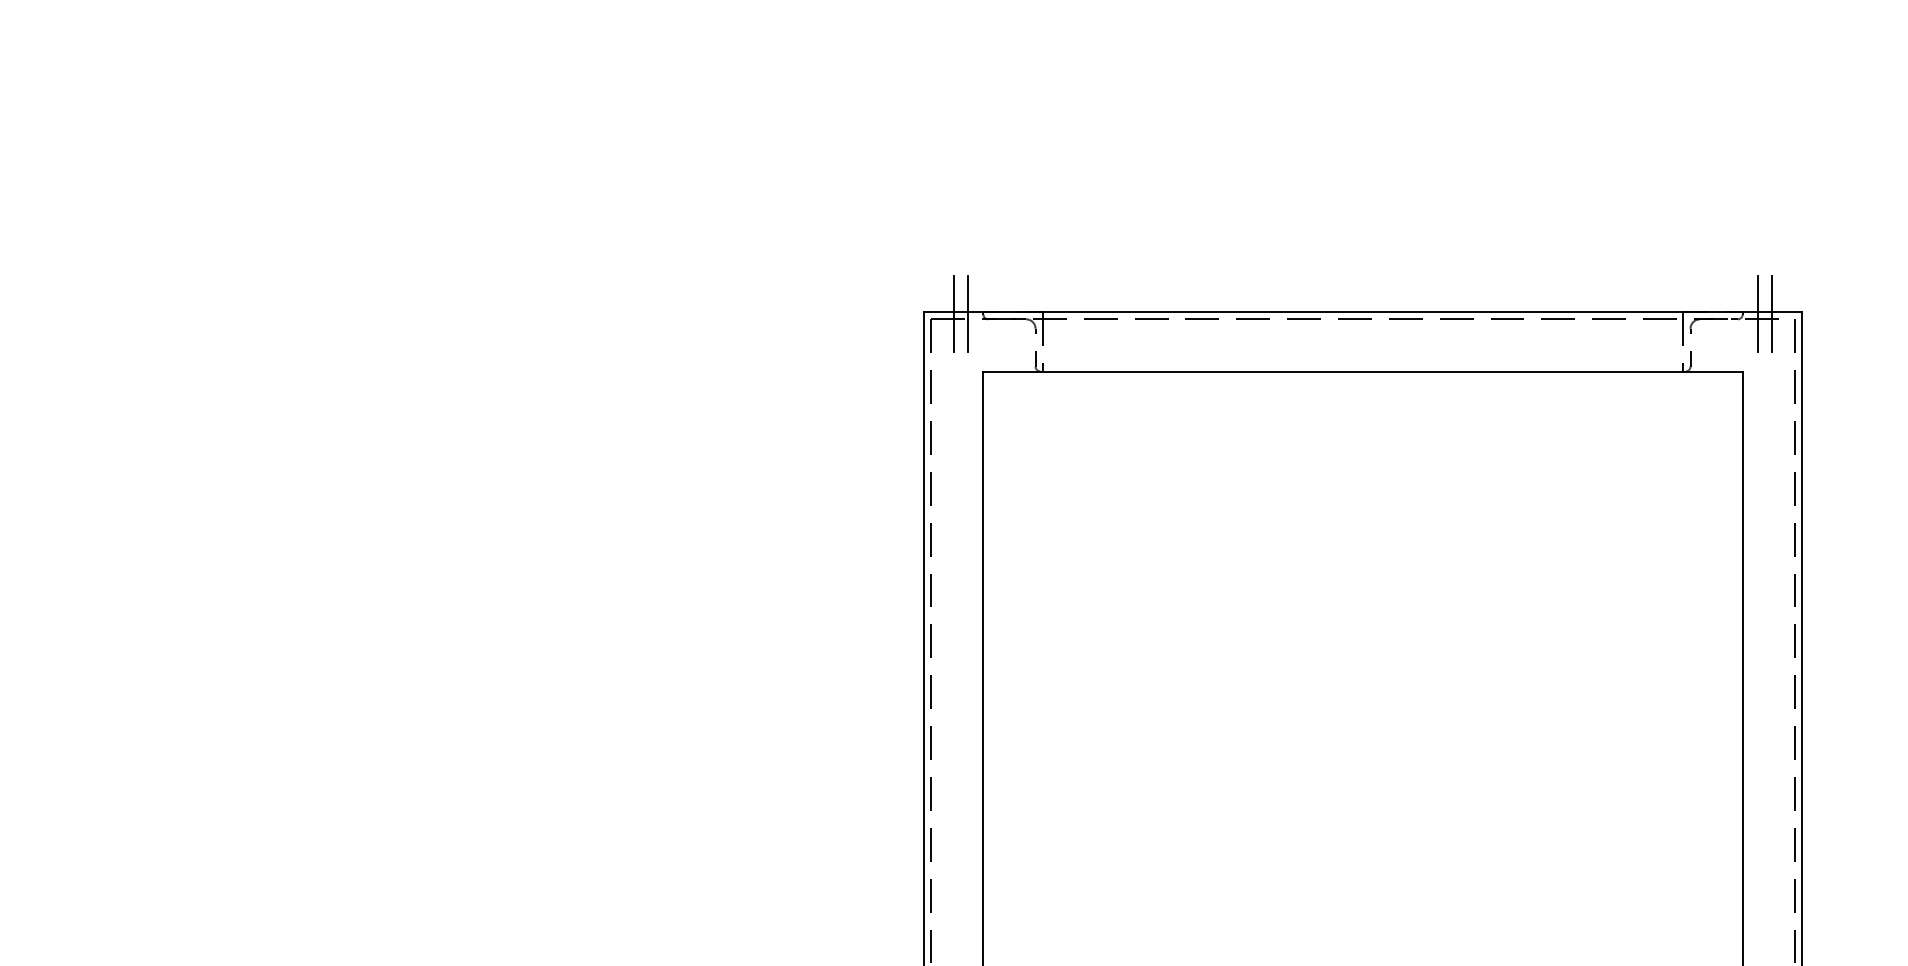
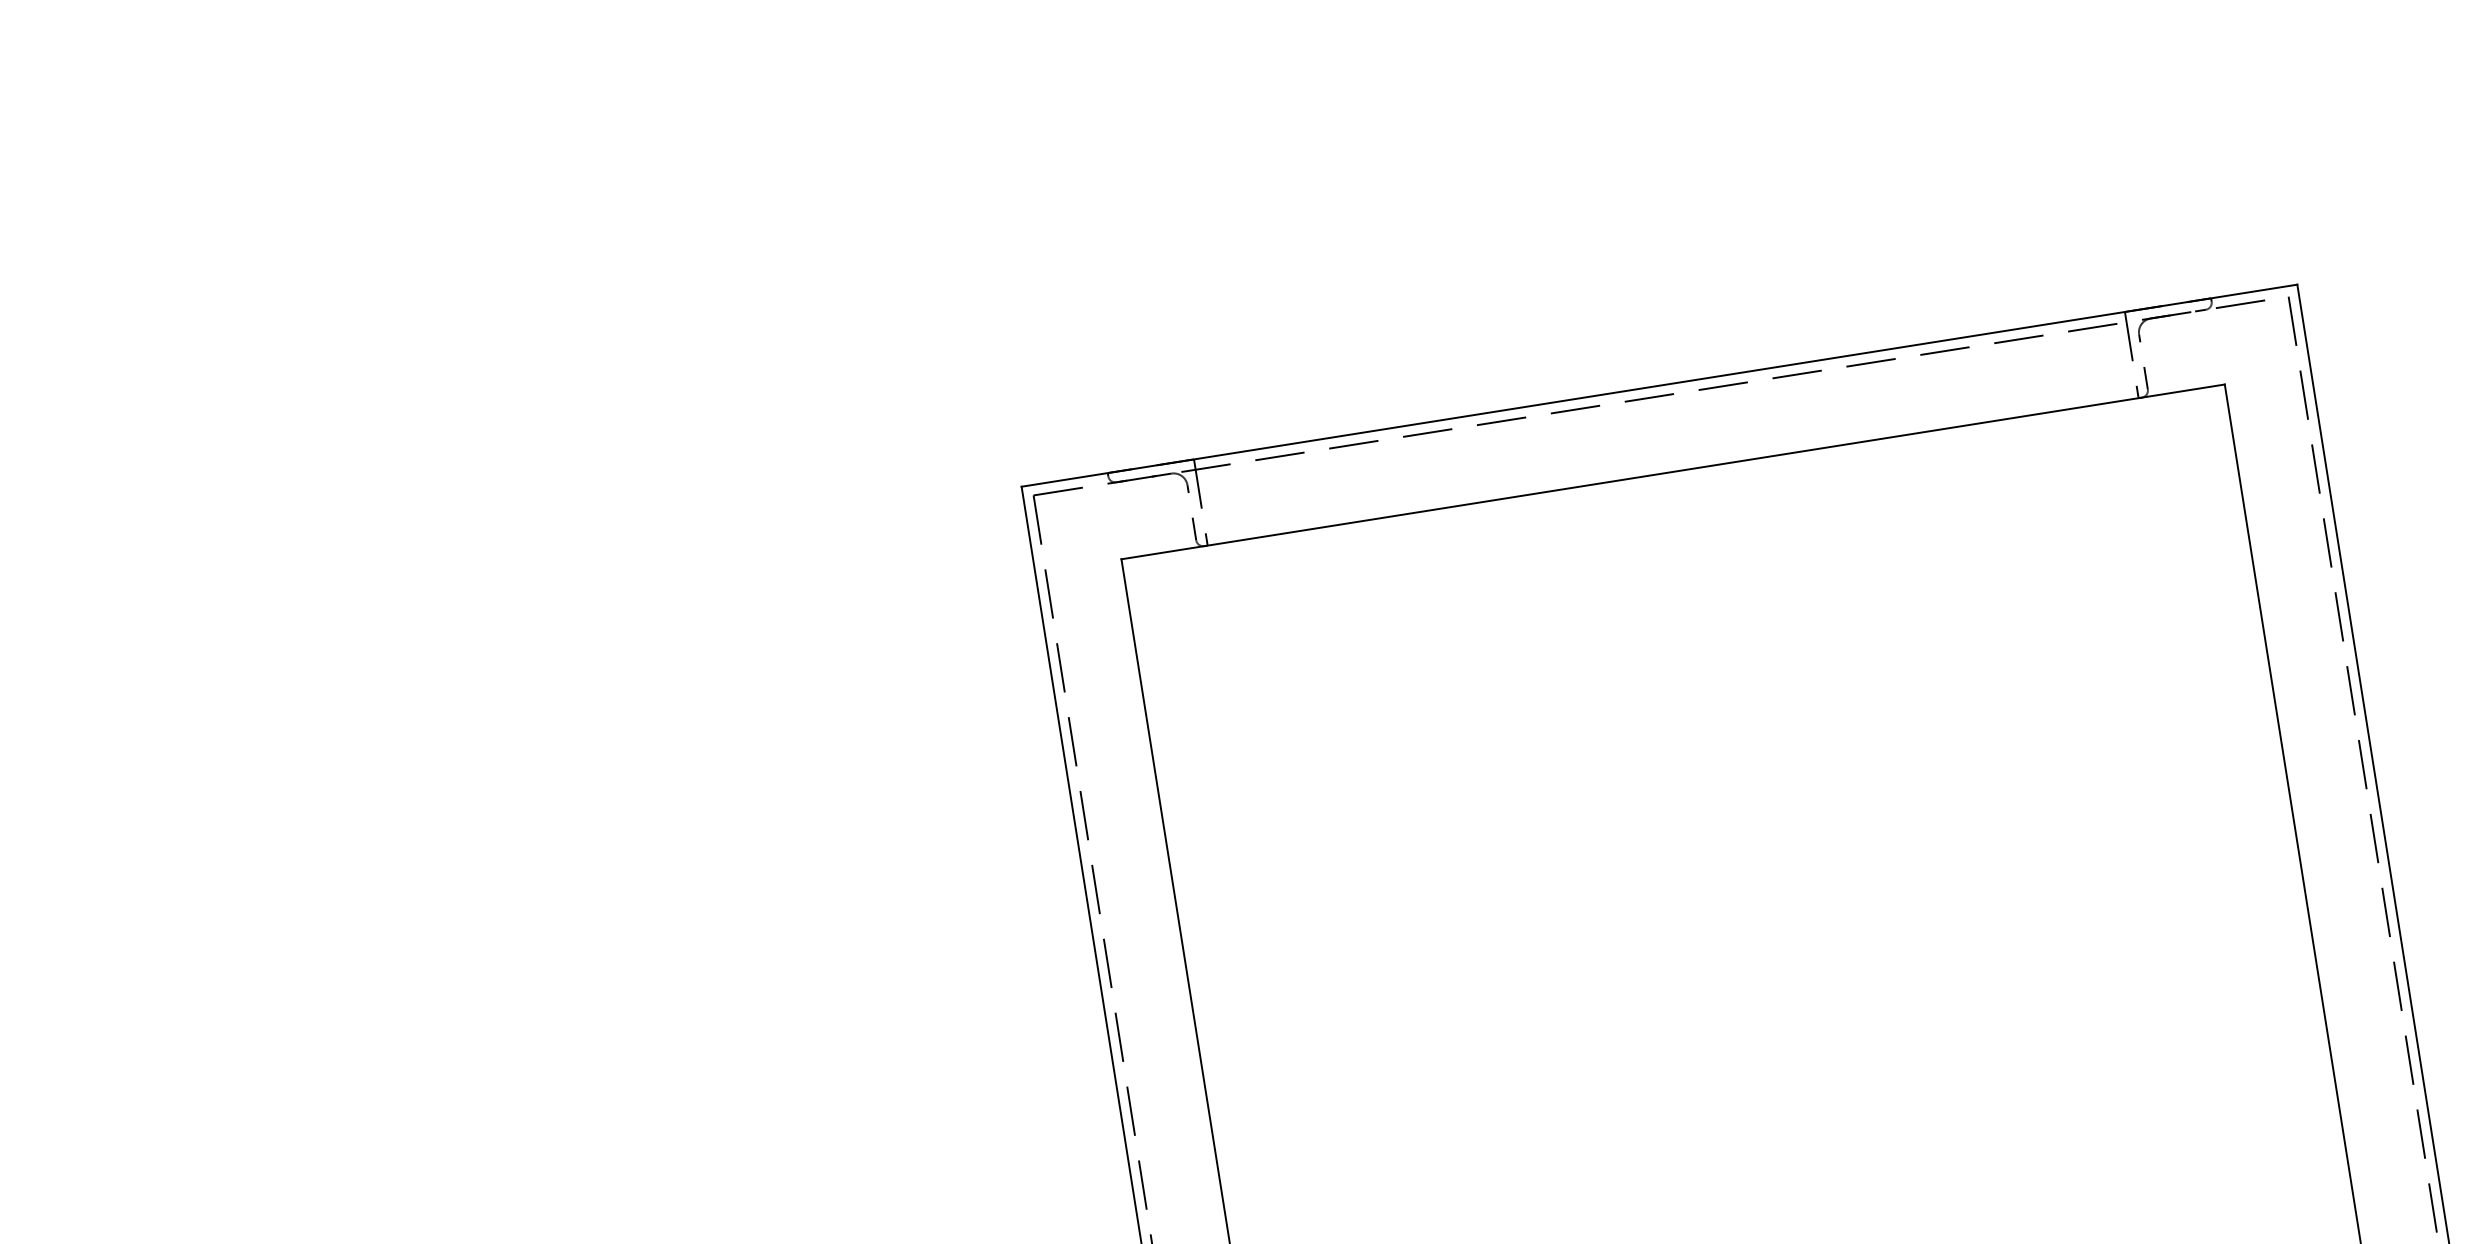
line: (953, 314) -> (1064, 483), removed
line: (967, 314) -> (1085, 480), removed
line: (1758, 314) -> (2234, 298), removed
line: (1772, 314) -> (2254, 294), removed

